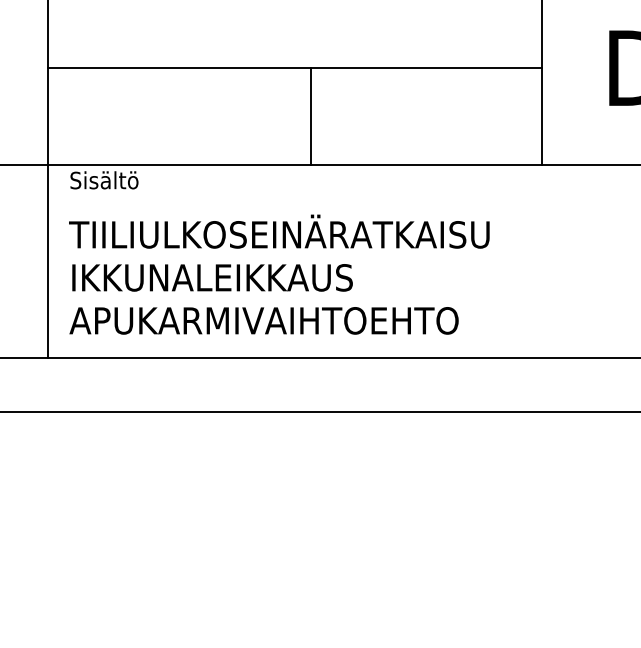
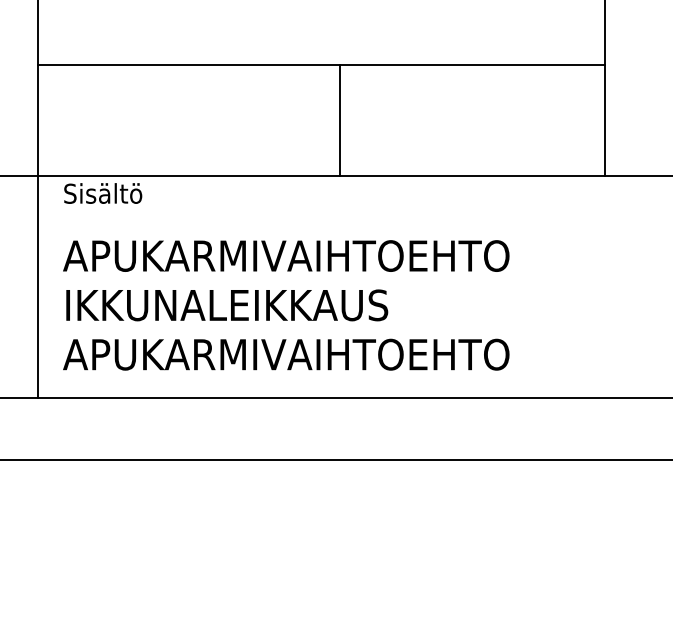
text: (279, 231) -> (303, 252), TIILIULKOSEINÄRATKAISU -> APUKARMIVAIHTOEHTO

